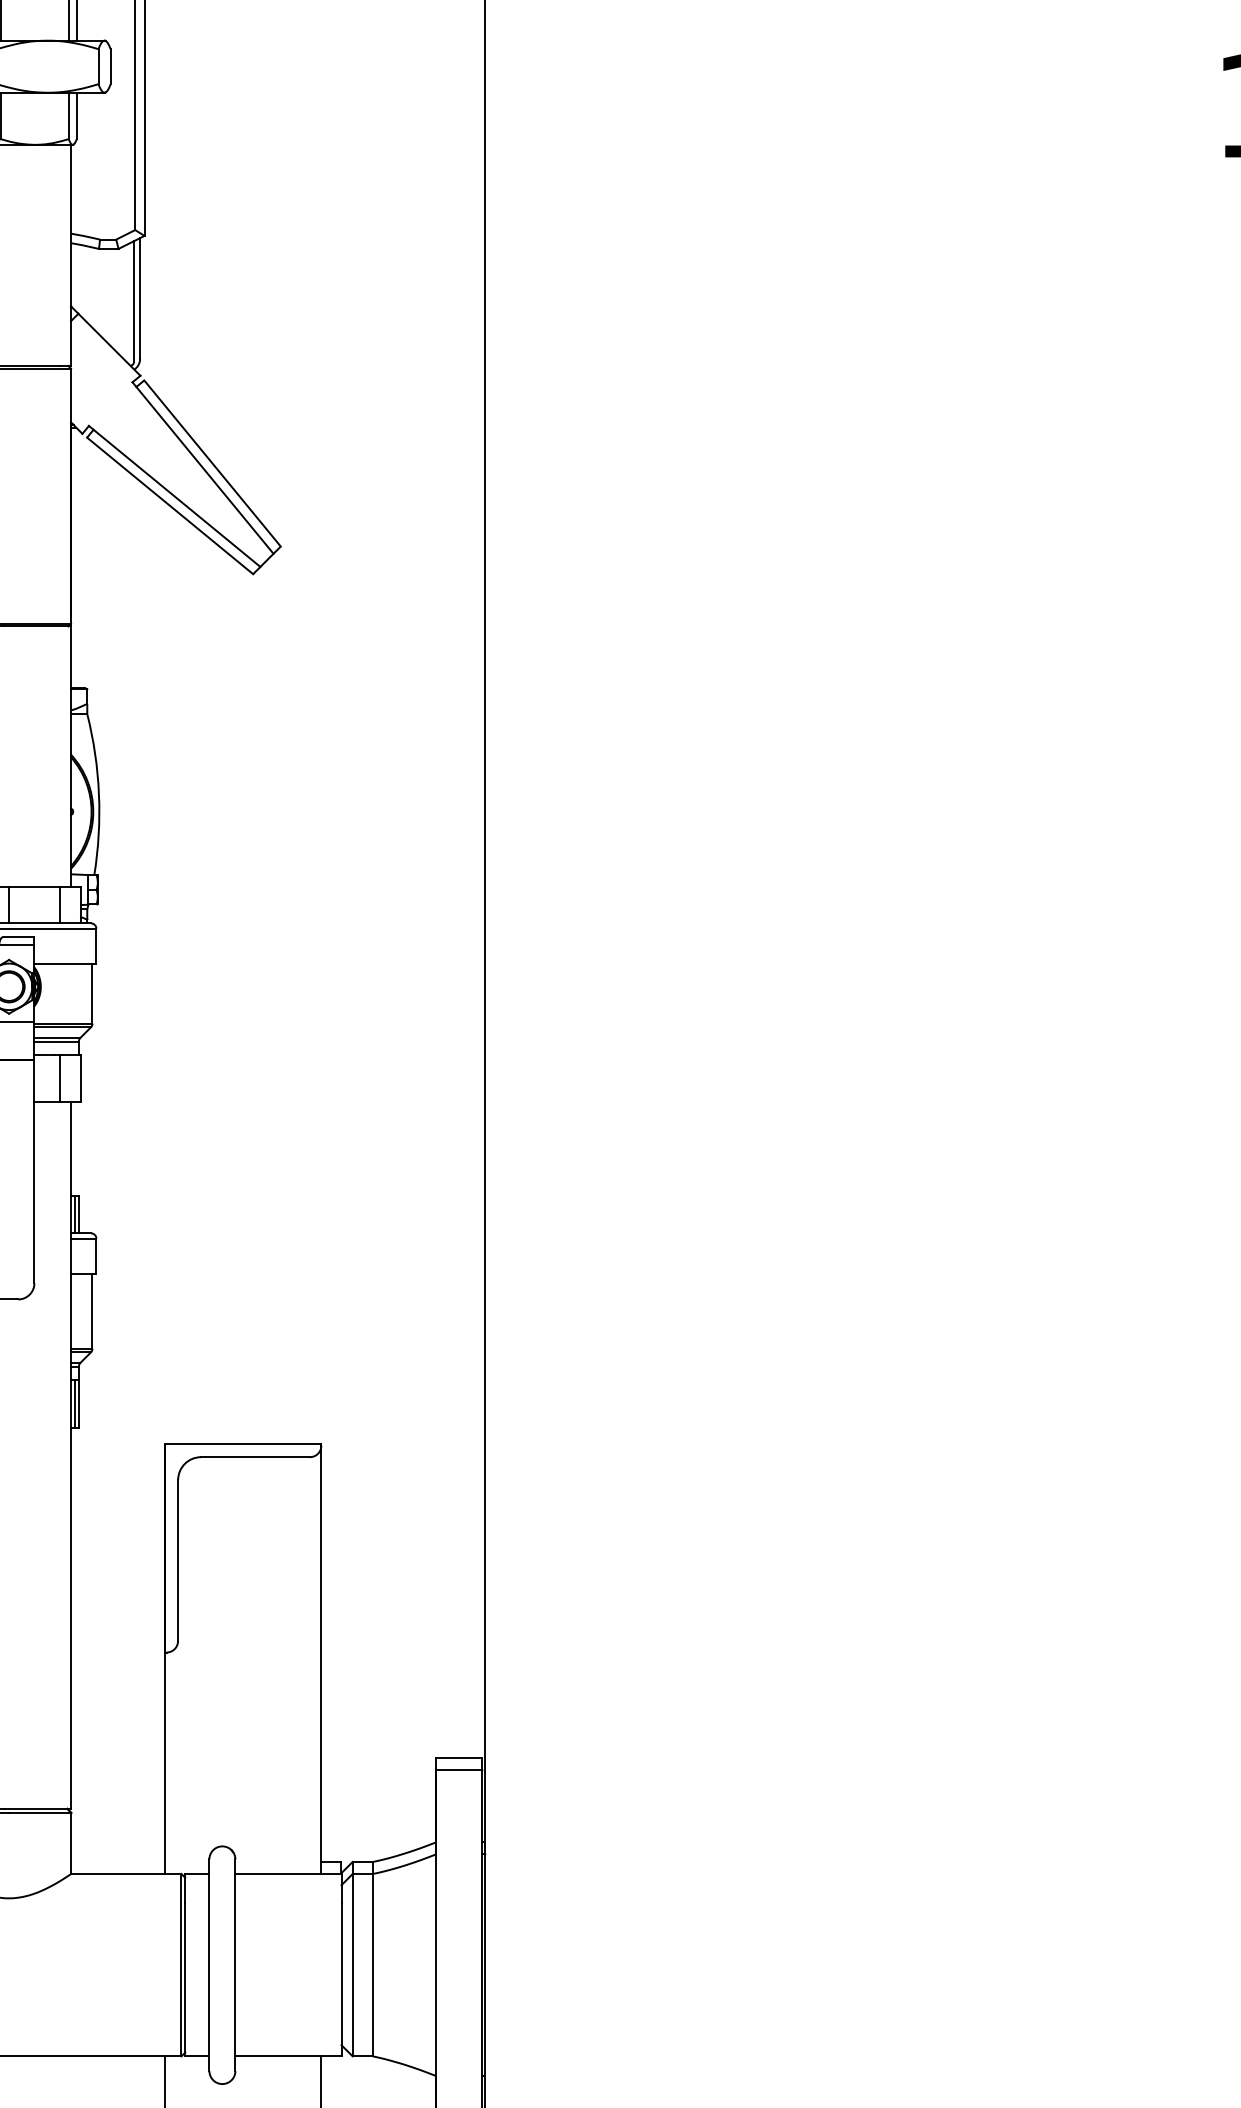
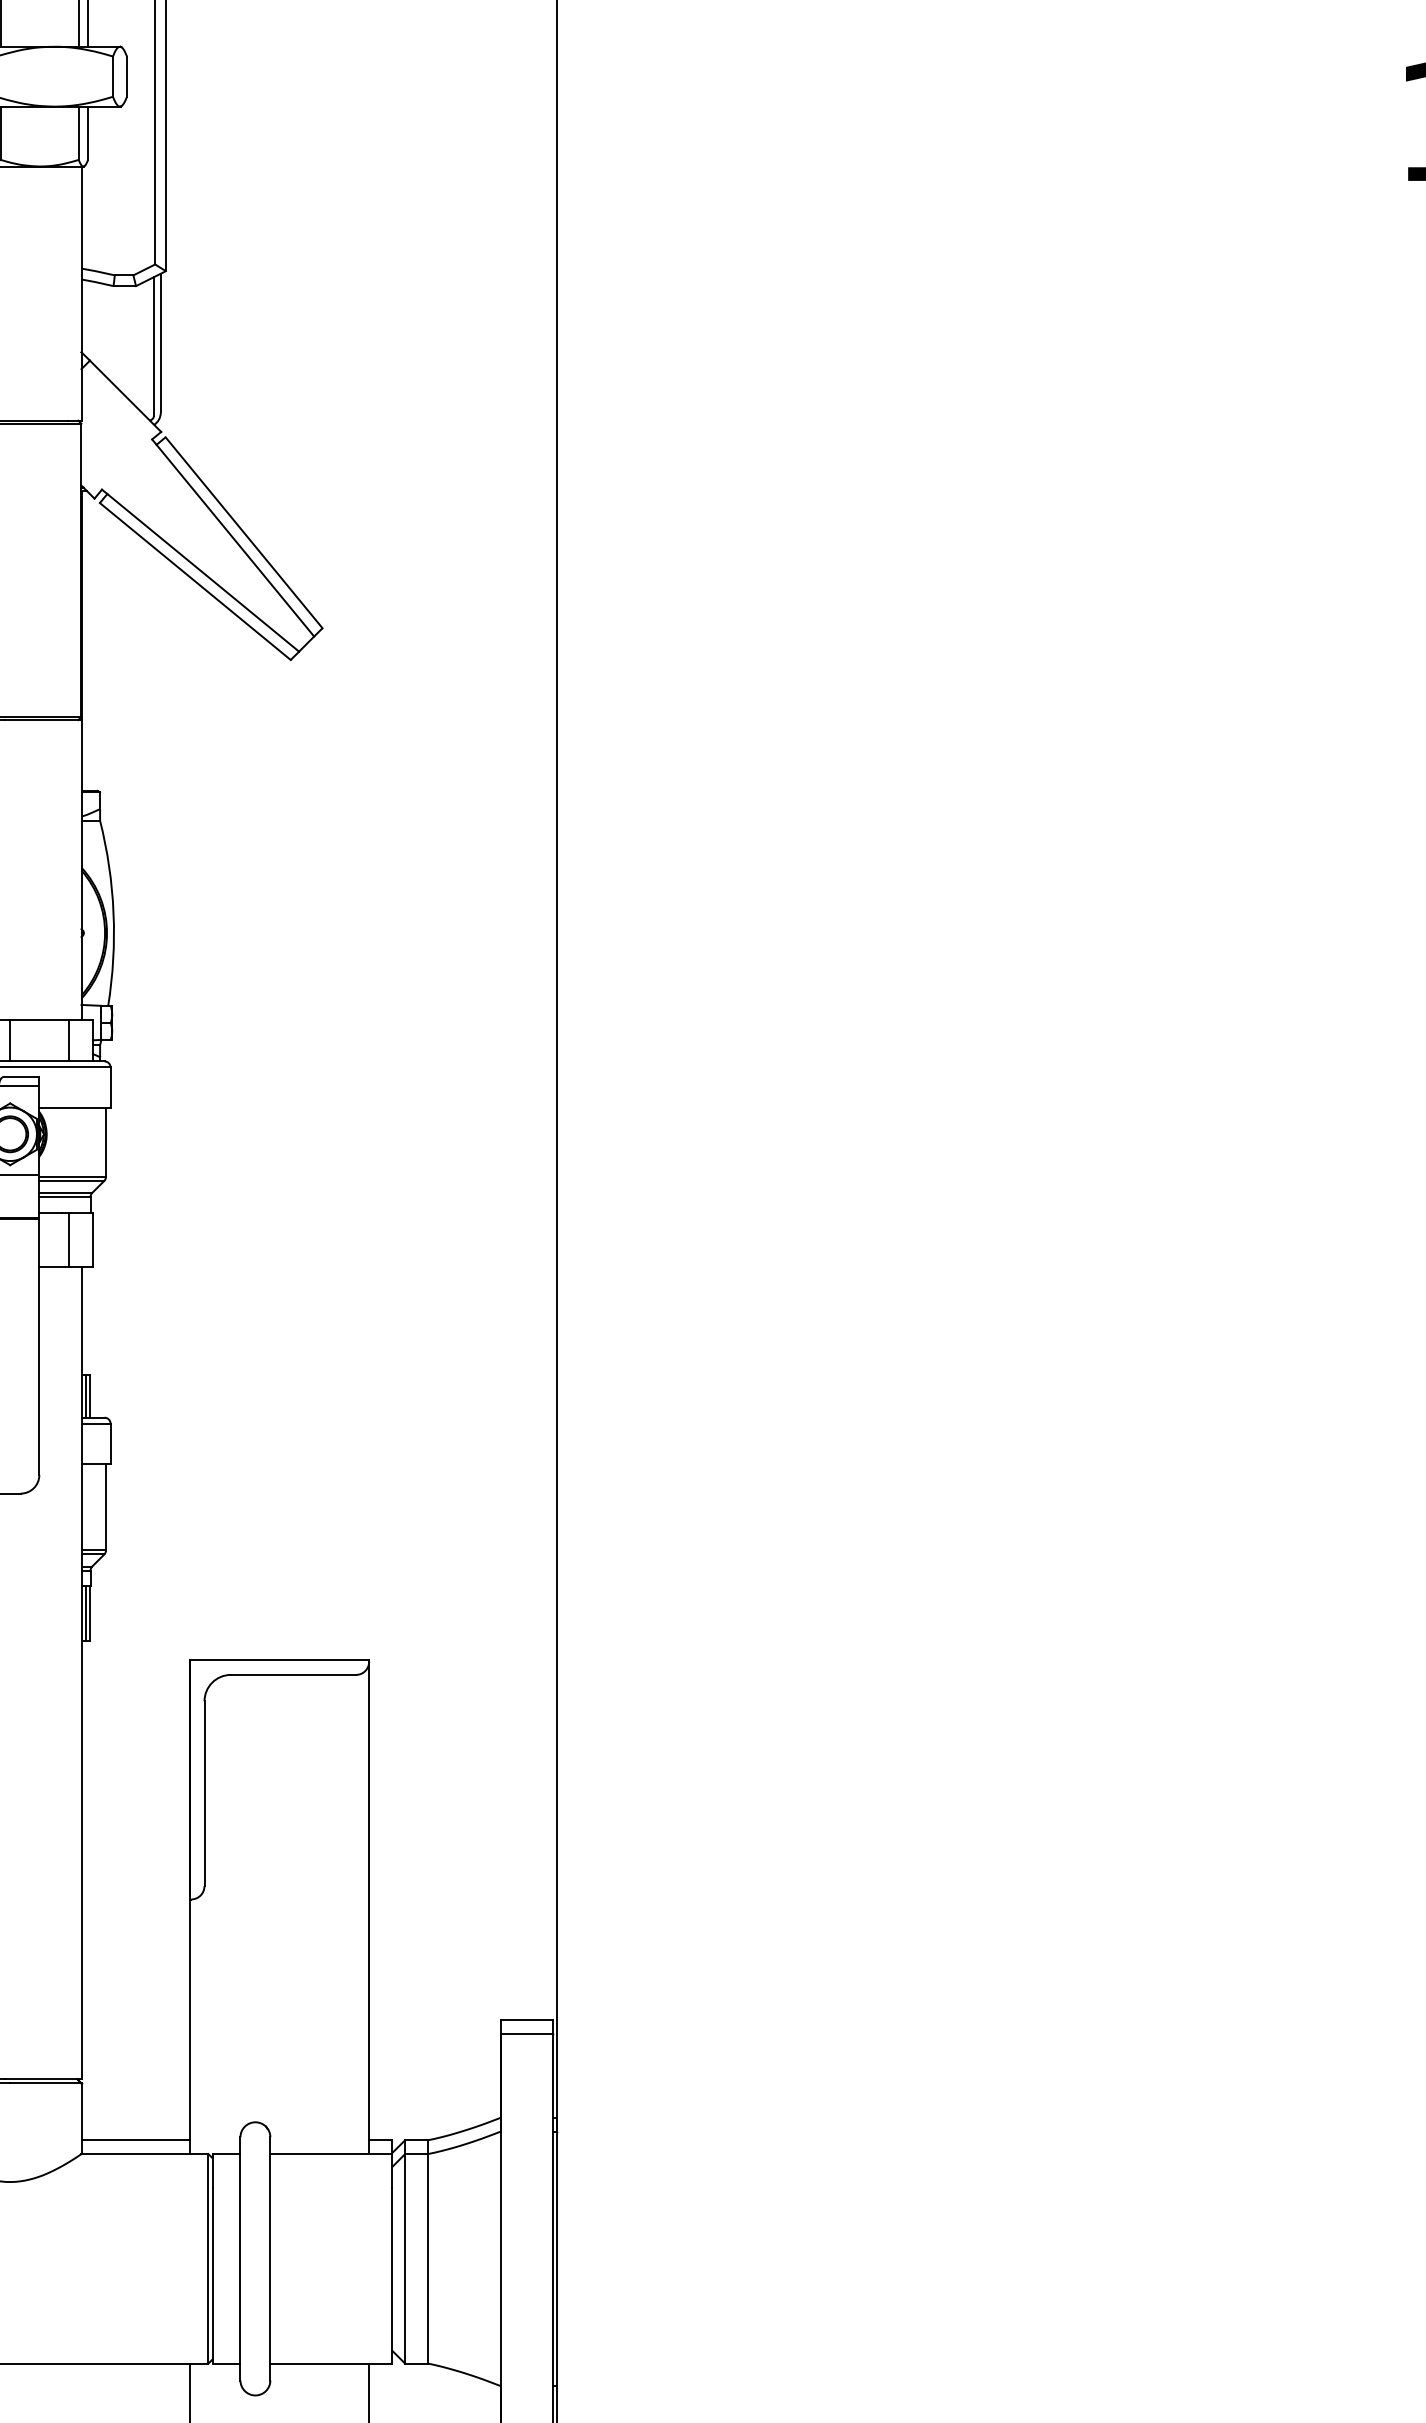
line: (118, 1862) -> (135, 2140), added

